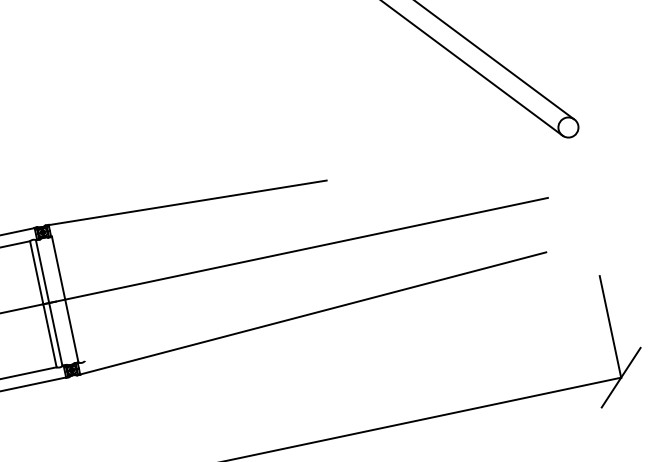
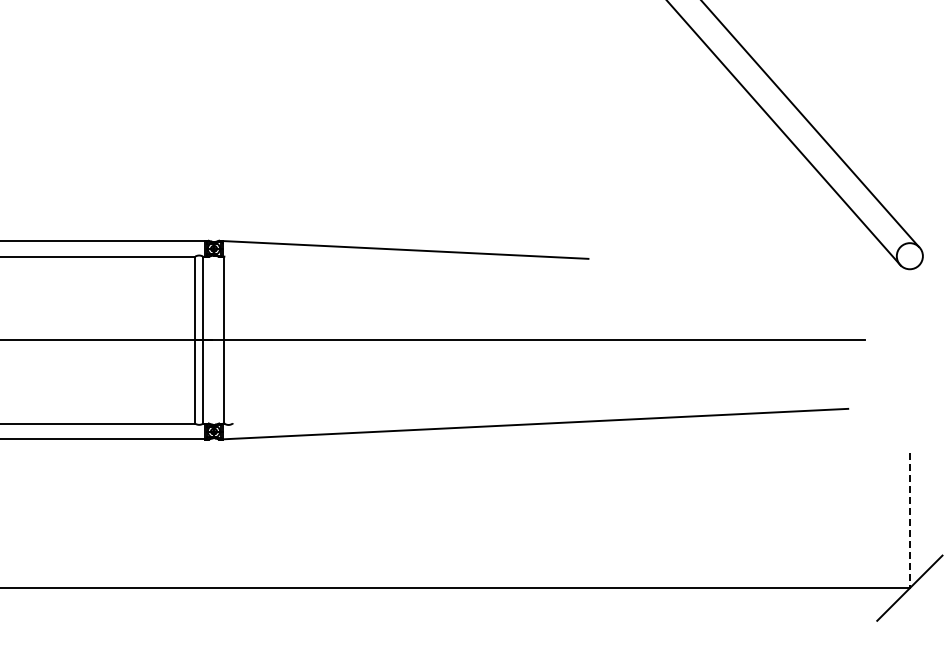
line: (610, 327) -> (909, 521), solid -> dashed

